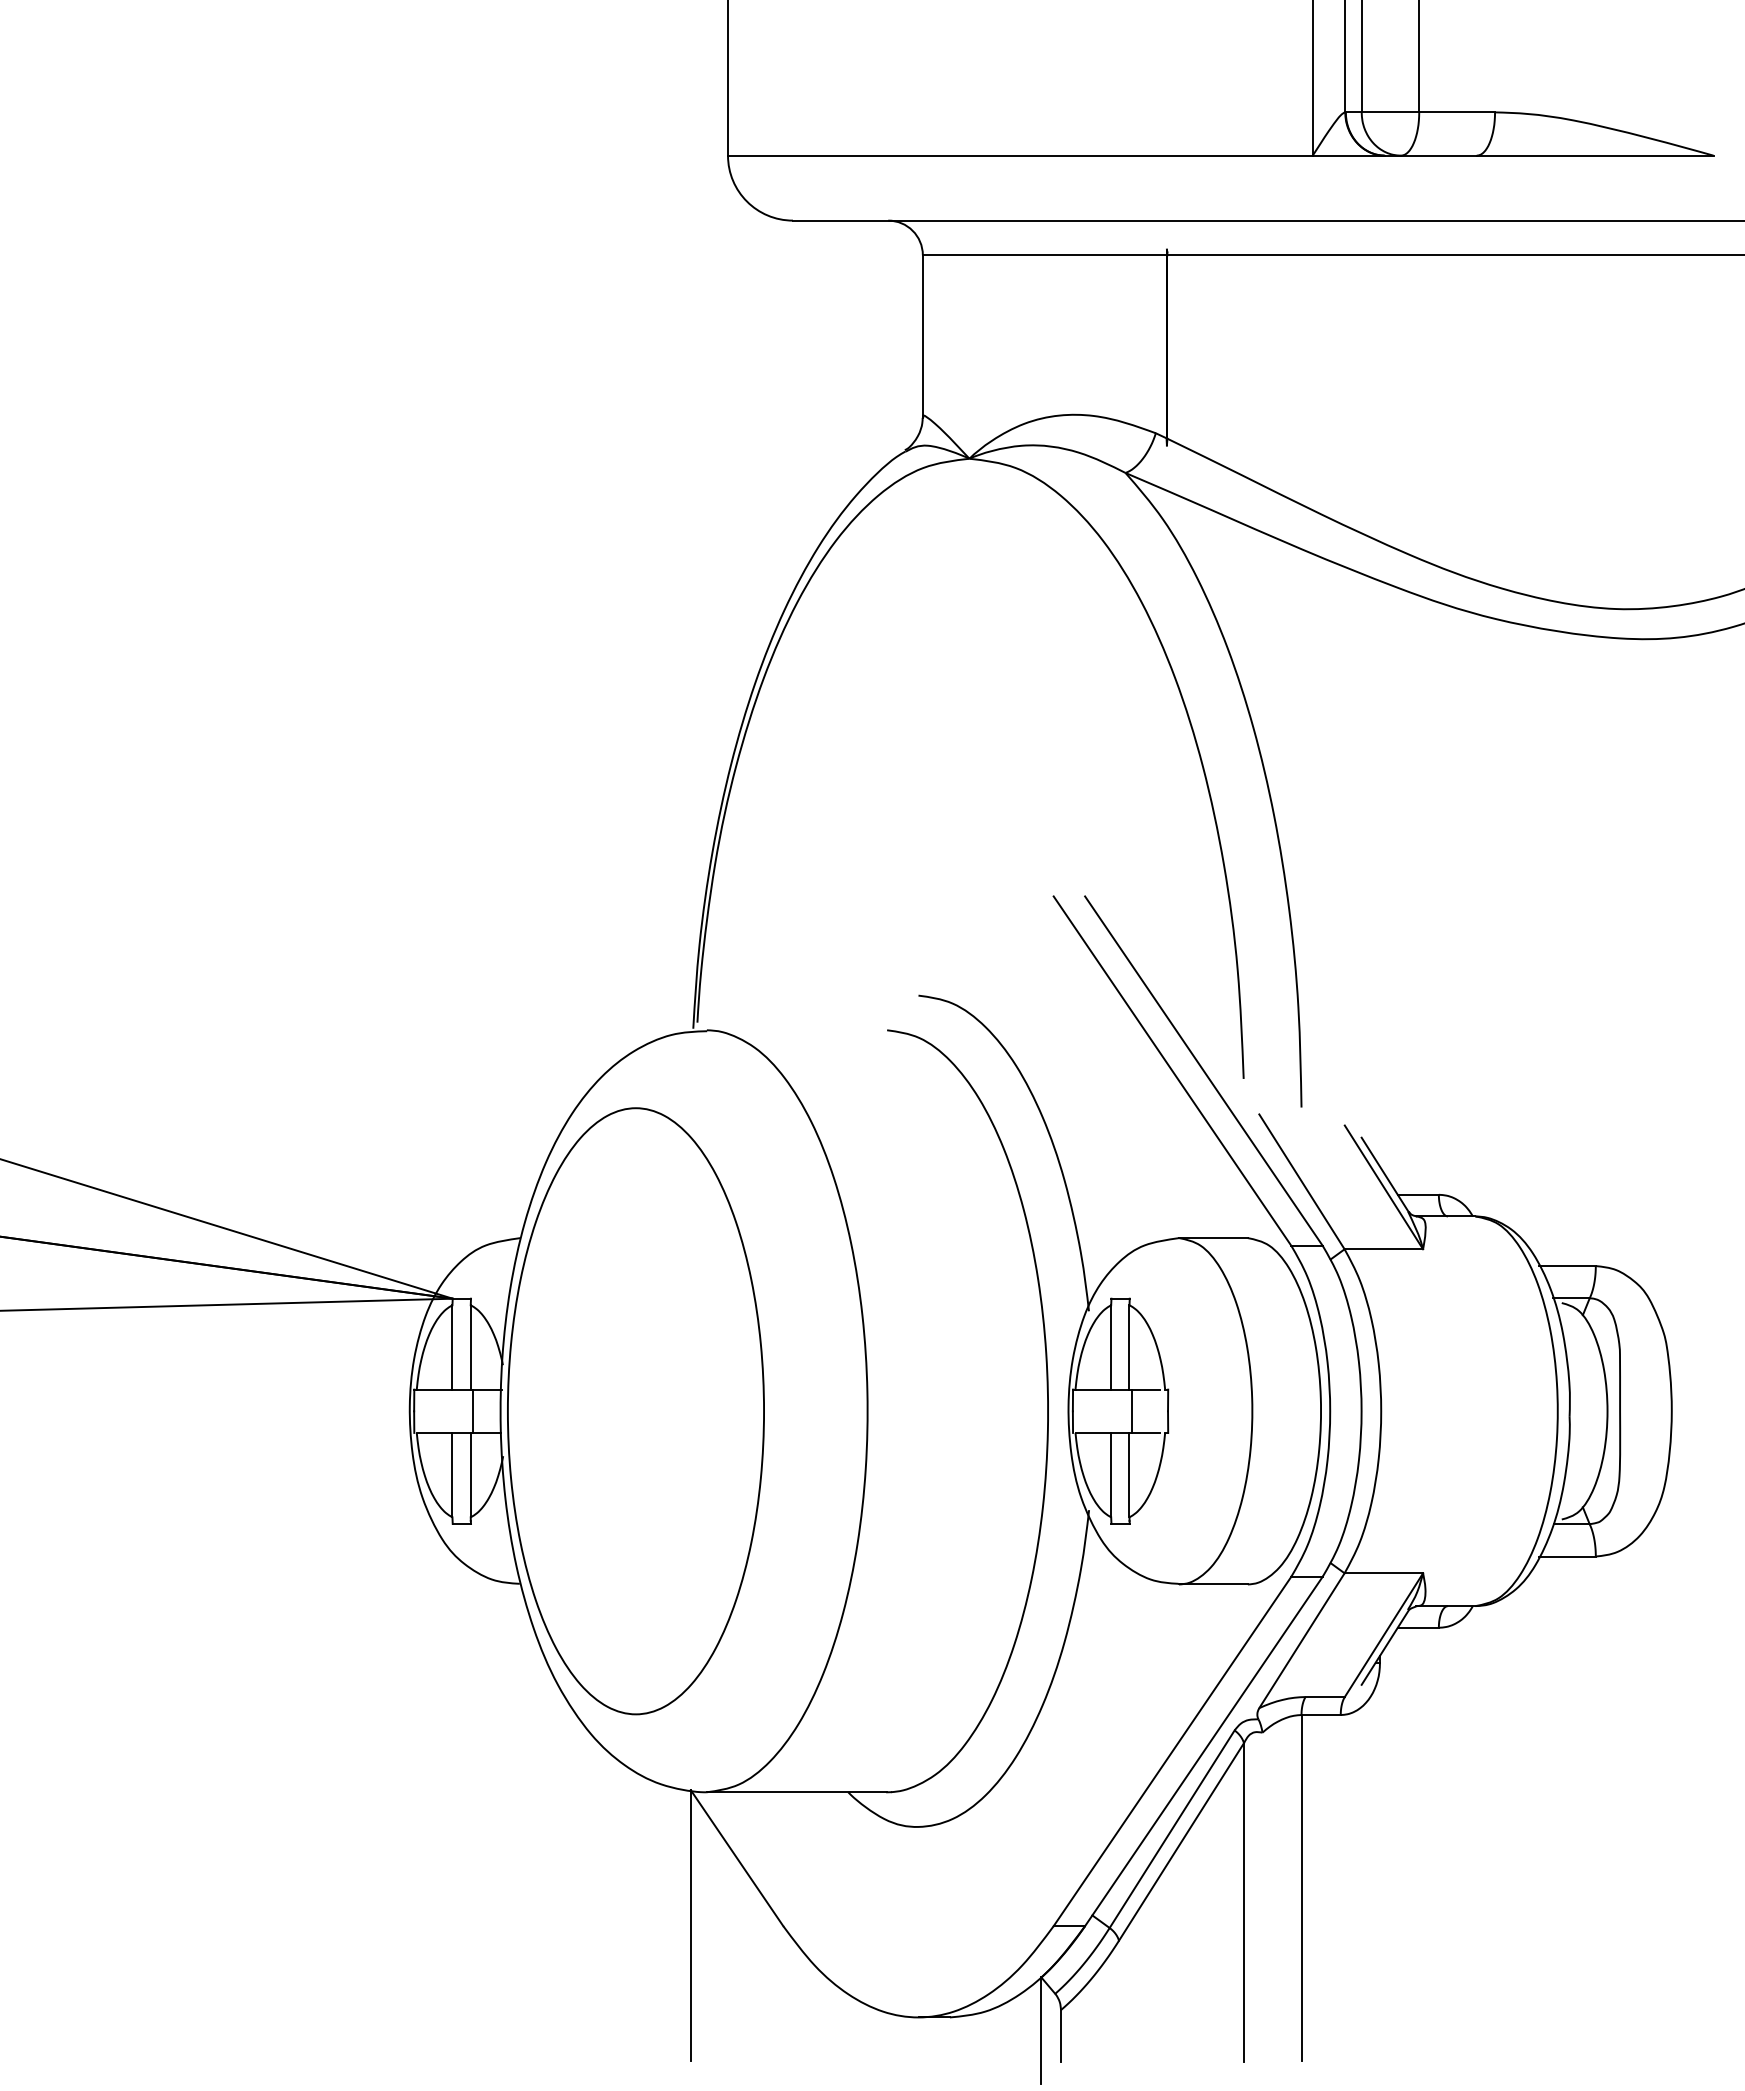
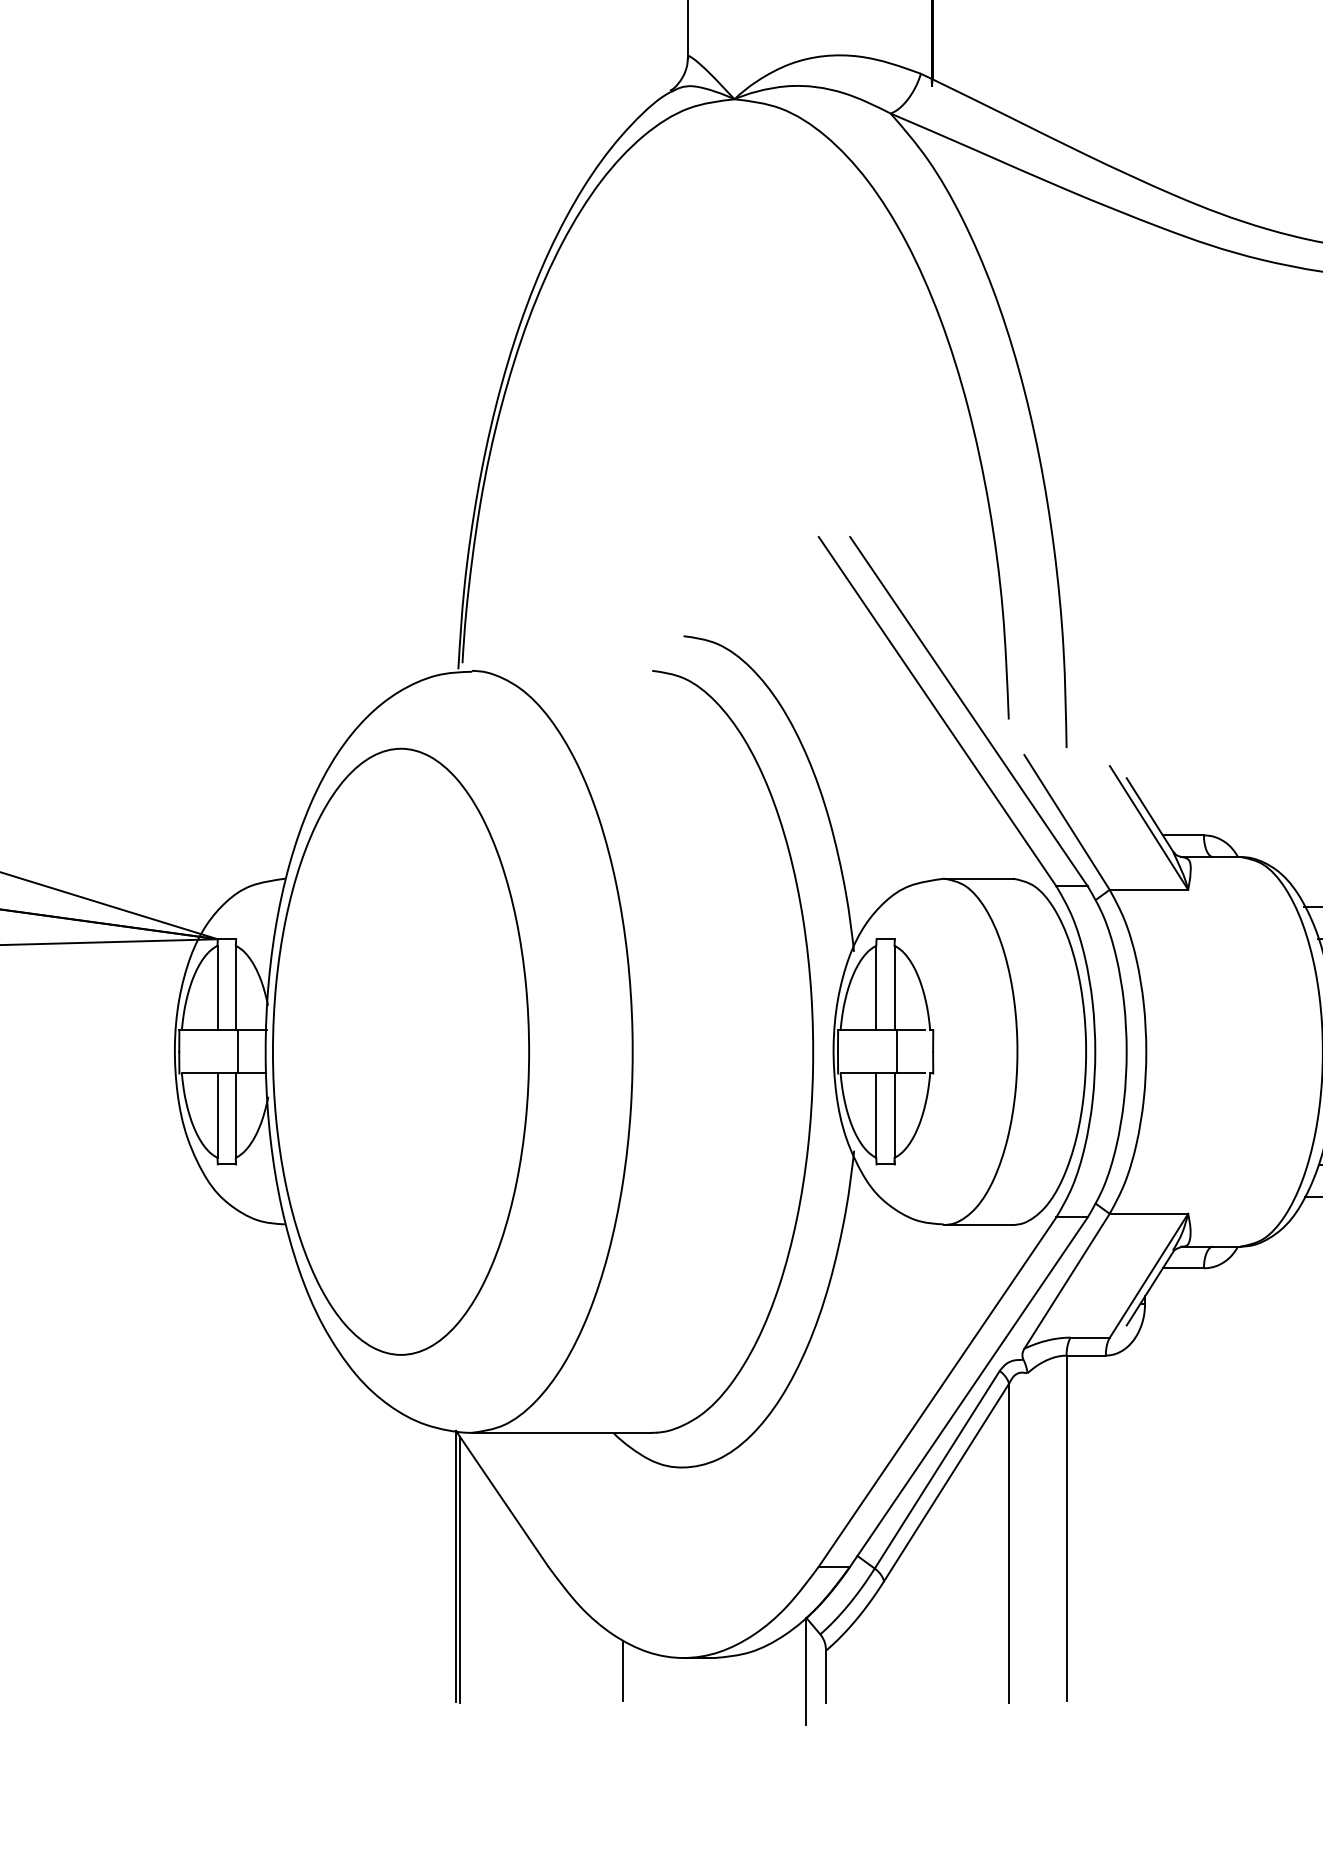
line: (695, 1929) -> (460, 1570), added
line: (858, 2030) -> (623, 1671), added

